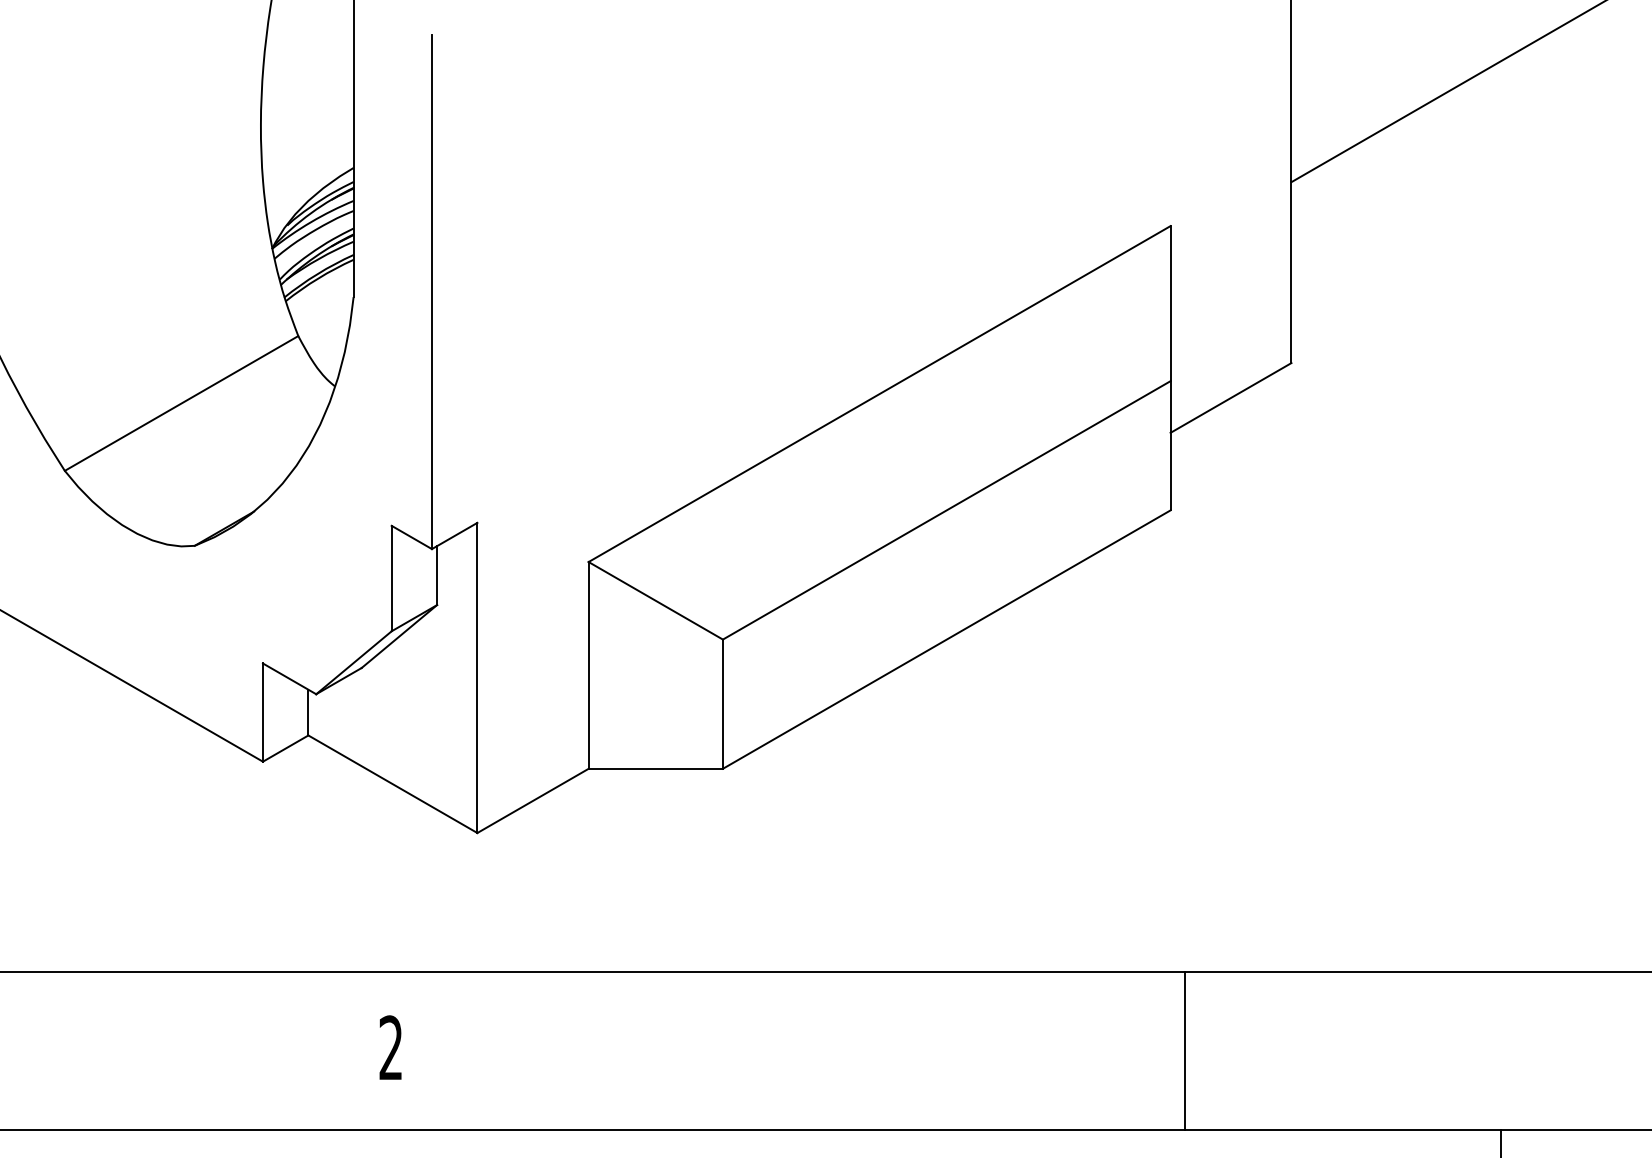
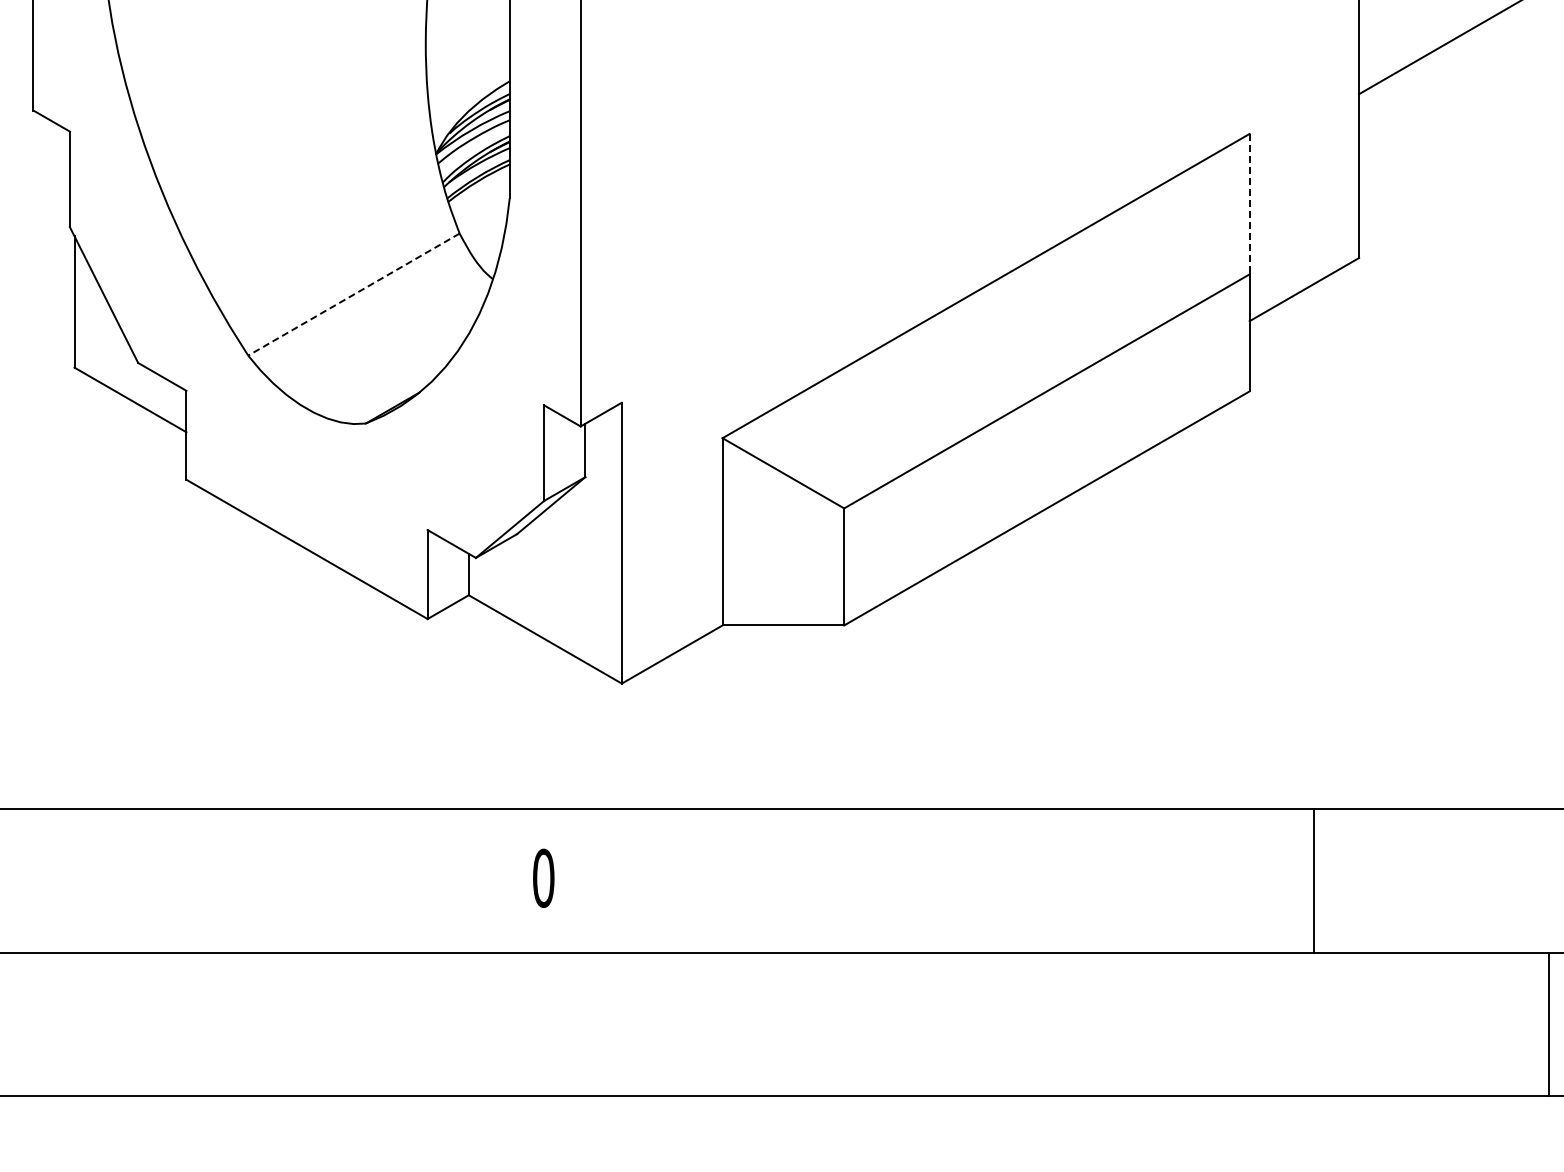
line: (1170, 303) -> (1249, 204), solid -> dashed
line: (181, 403) -> (353, 294), solid -> dashed
text: (390, 1048) -> (543, 878), 2 -> 0
line: (1184, 1050) -> (1314, 880), moved

